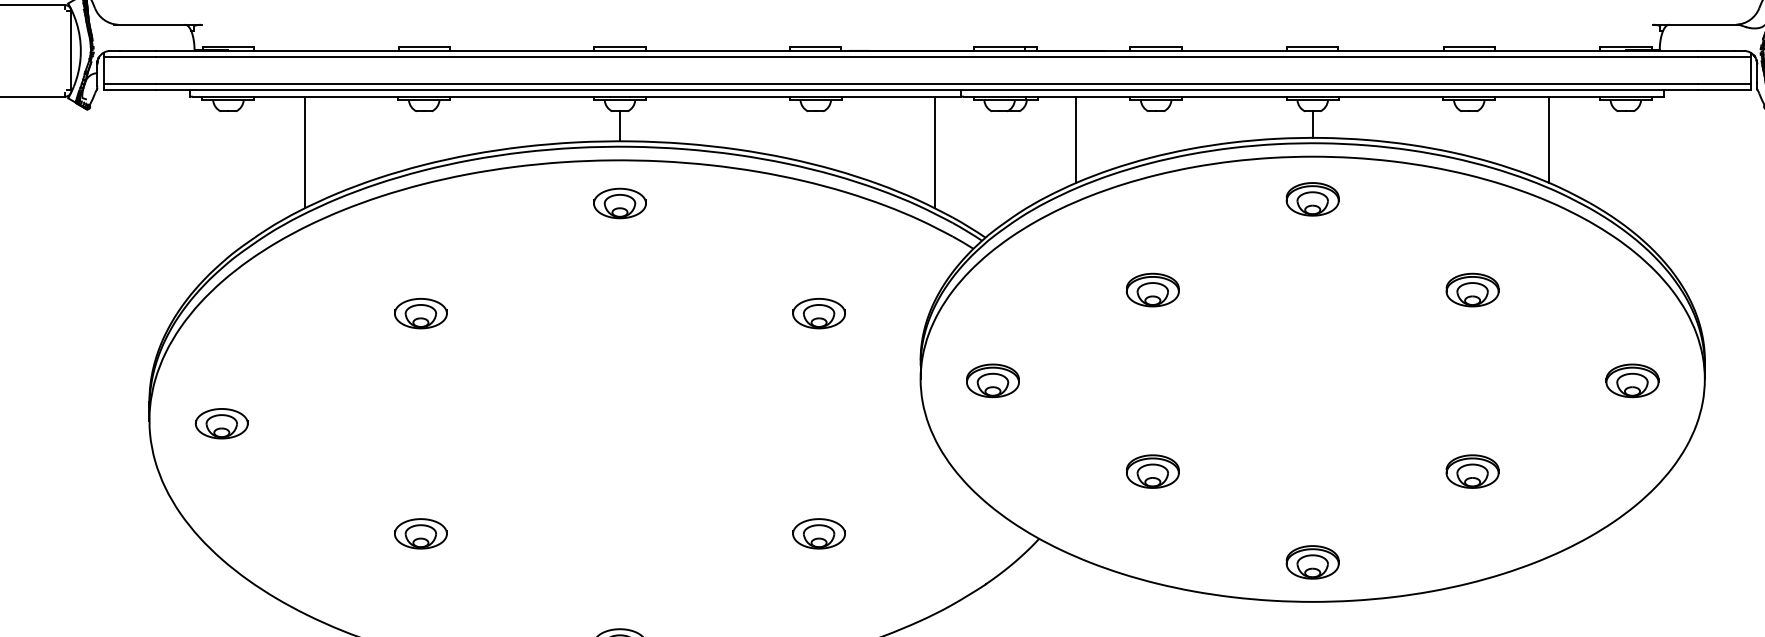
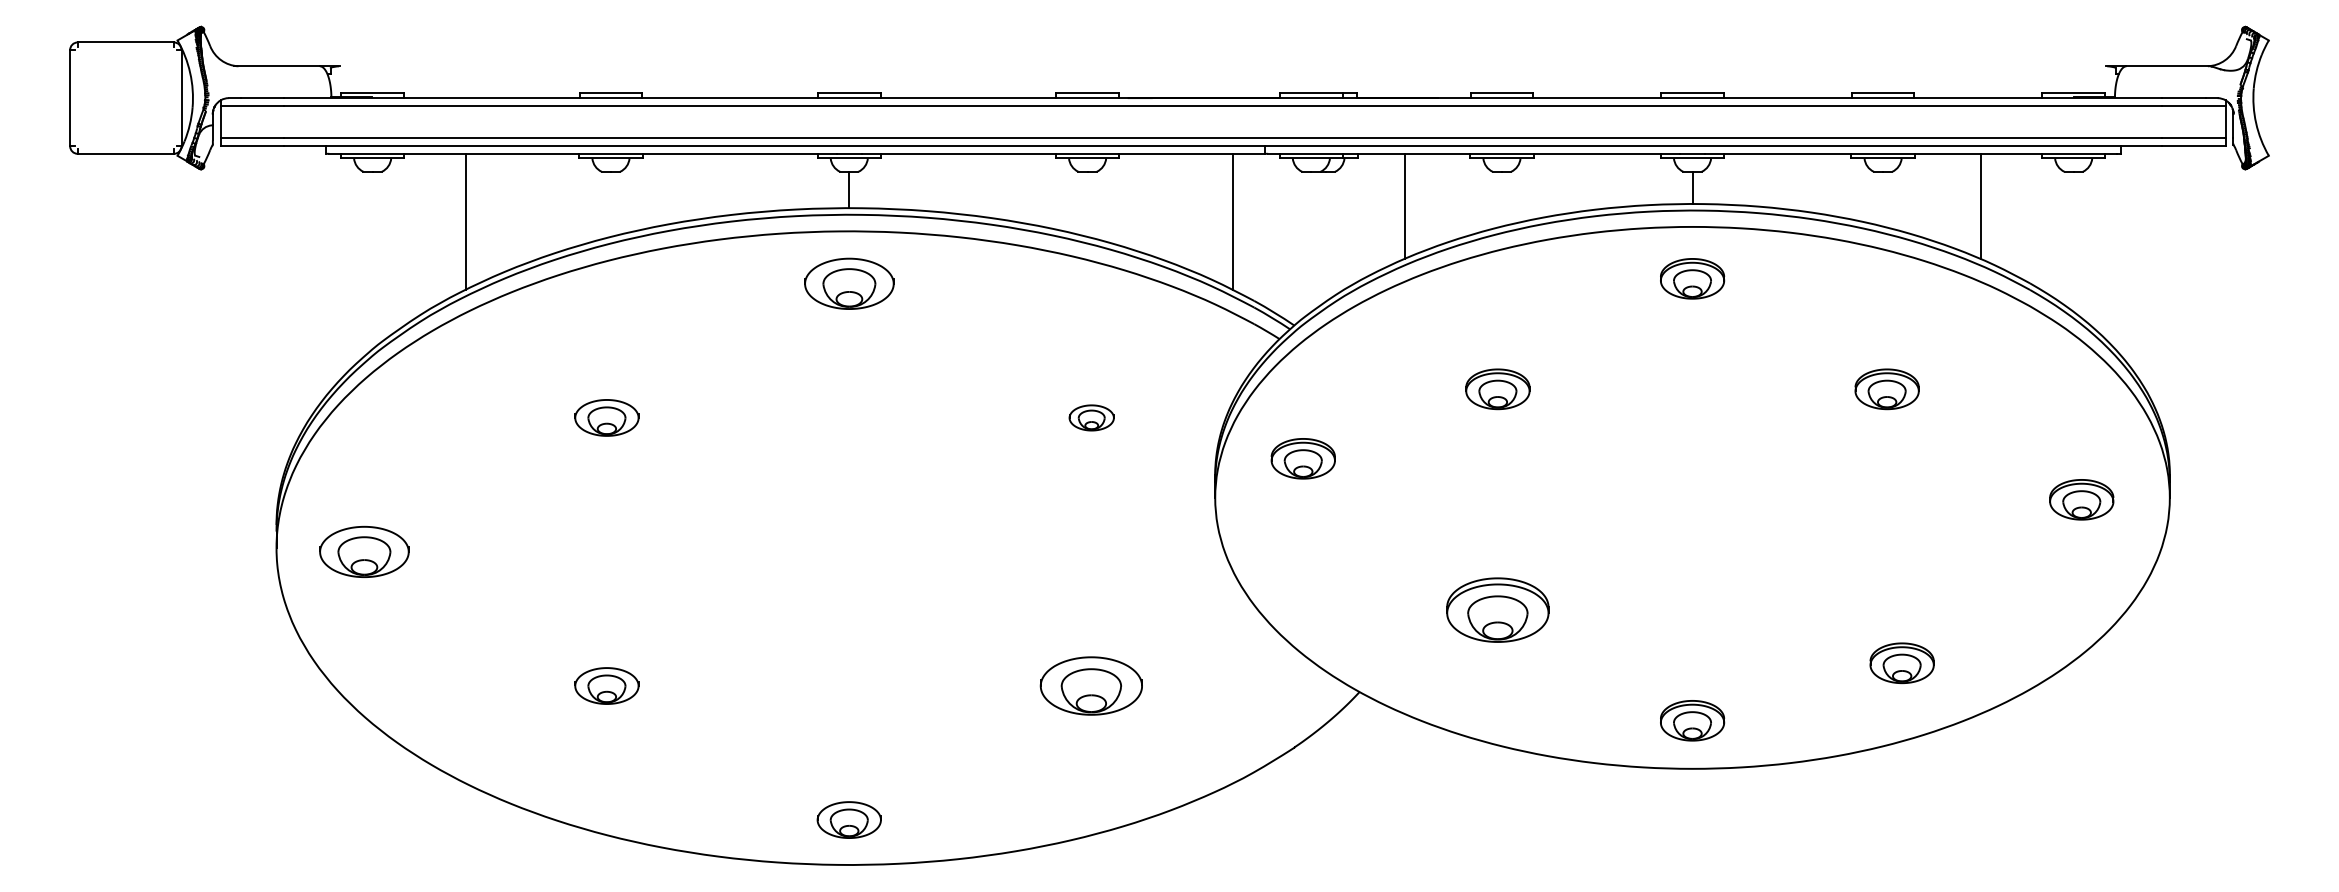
part: (619, 203) -> (848, 283), size x1.4
part: (818, 313) -> (1091, 417), size x0.7
part: (992, 380) -> (1302, 458), moved
part: (221, 423) -> (364, 551), size x1.4
part: (1152, 471) -> (1497, 610), size x1.6
part: (1472, 471) -> (1901, 663), moved
part: (818, 533) -> (1091, 685), size x1.6

